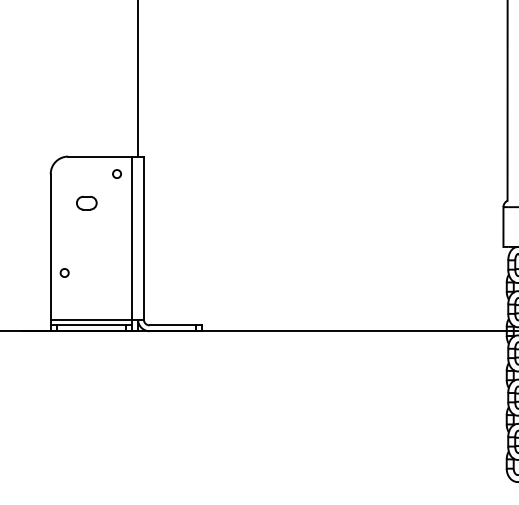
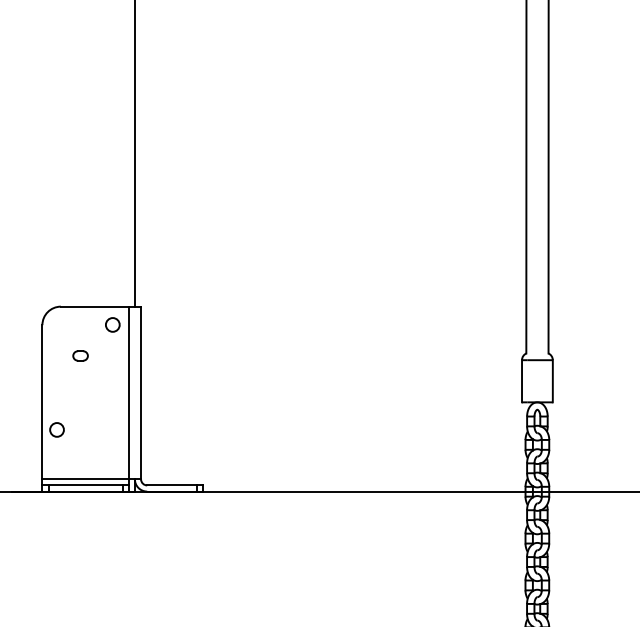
circle: (116, 174) -> (112, 325), size x1.6
part: (86, 202) -> (80, 355), size x0.7
circle: (64, 272) -> (57, 429), size x1.6

